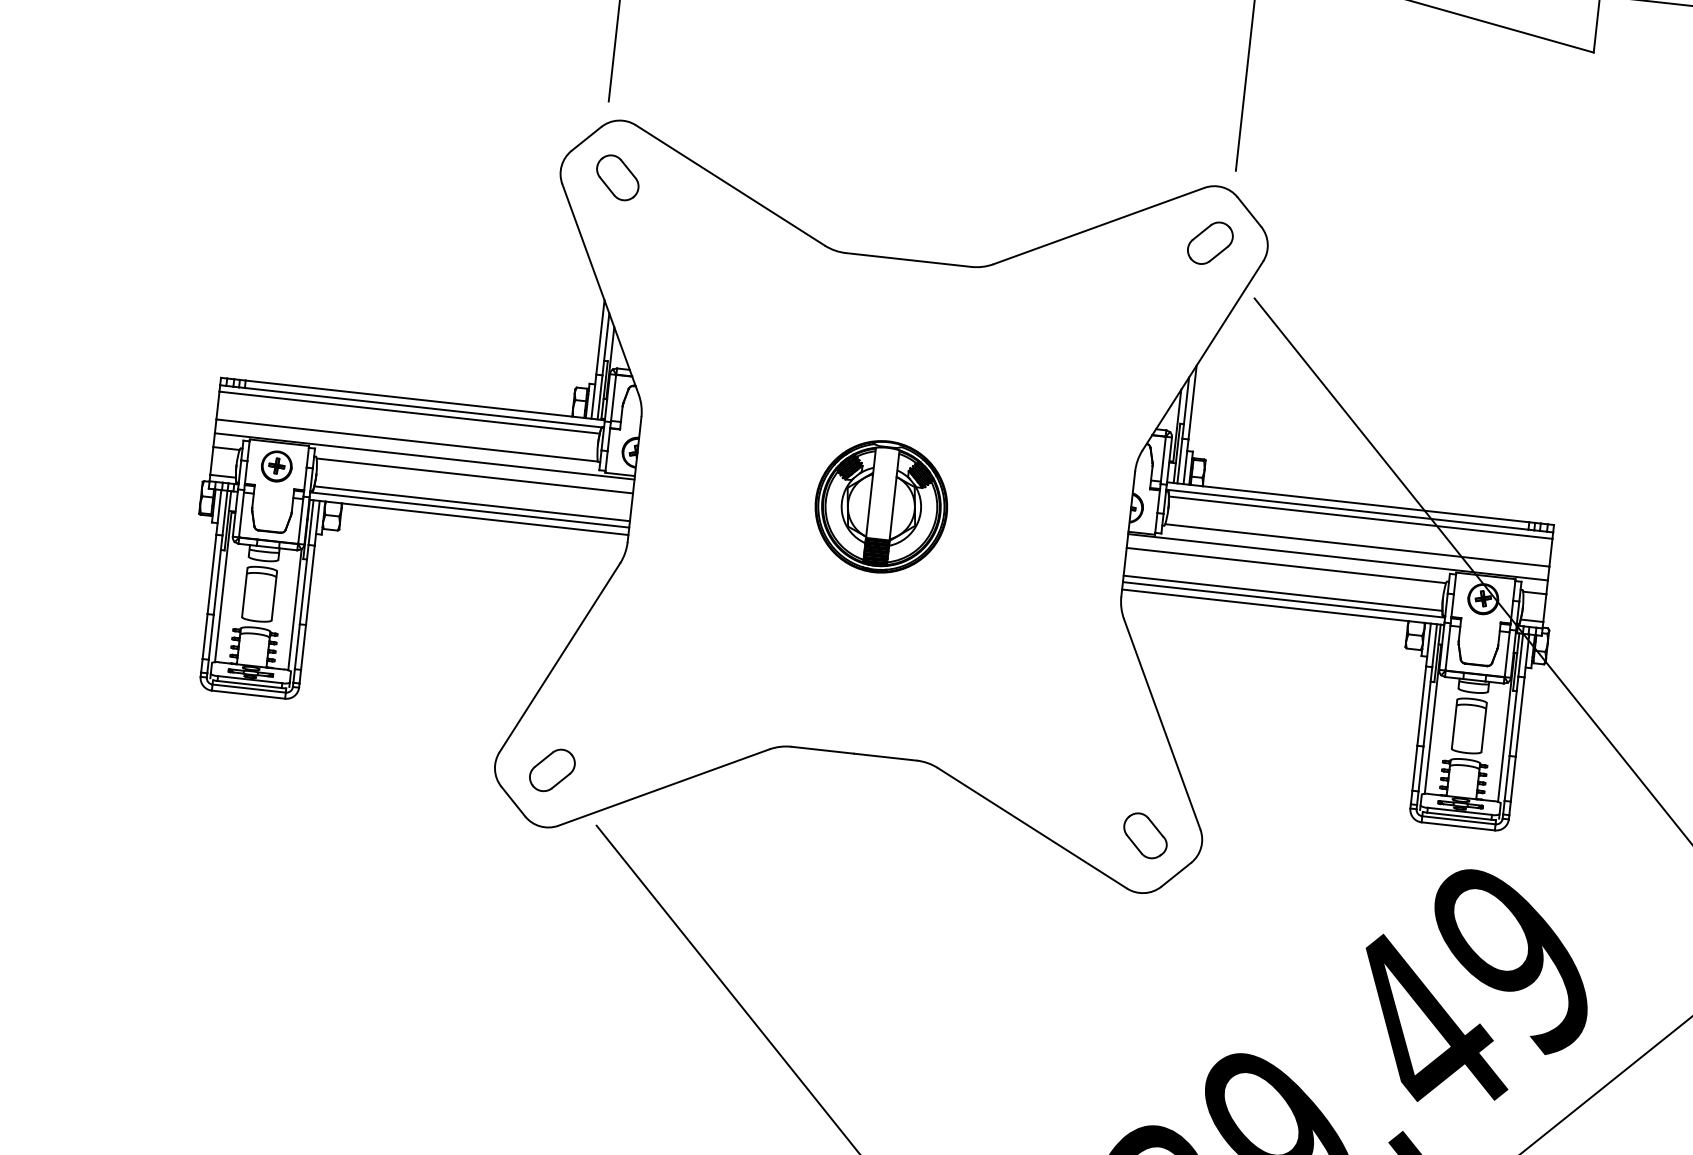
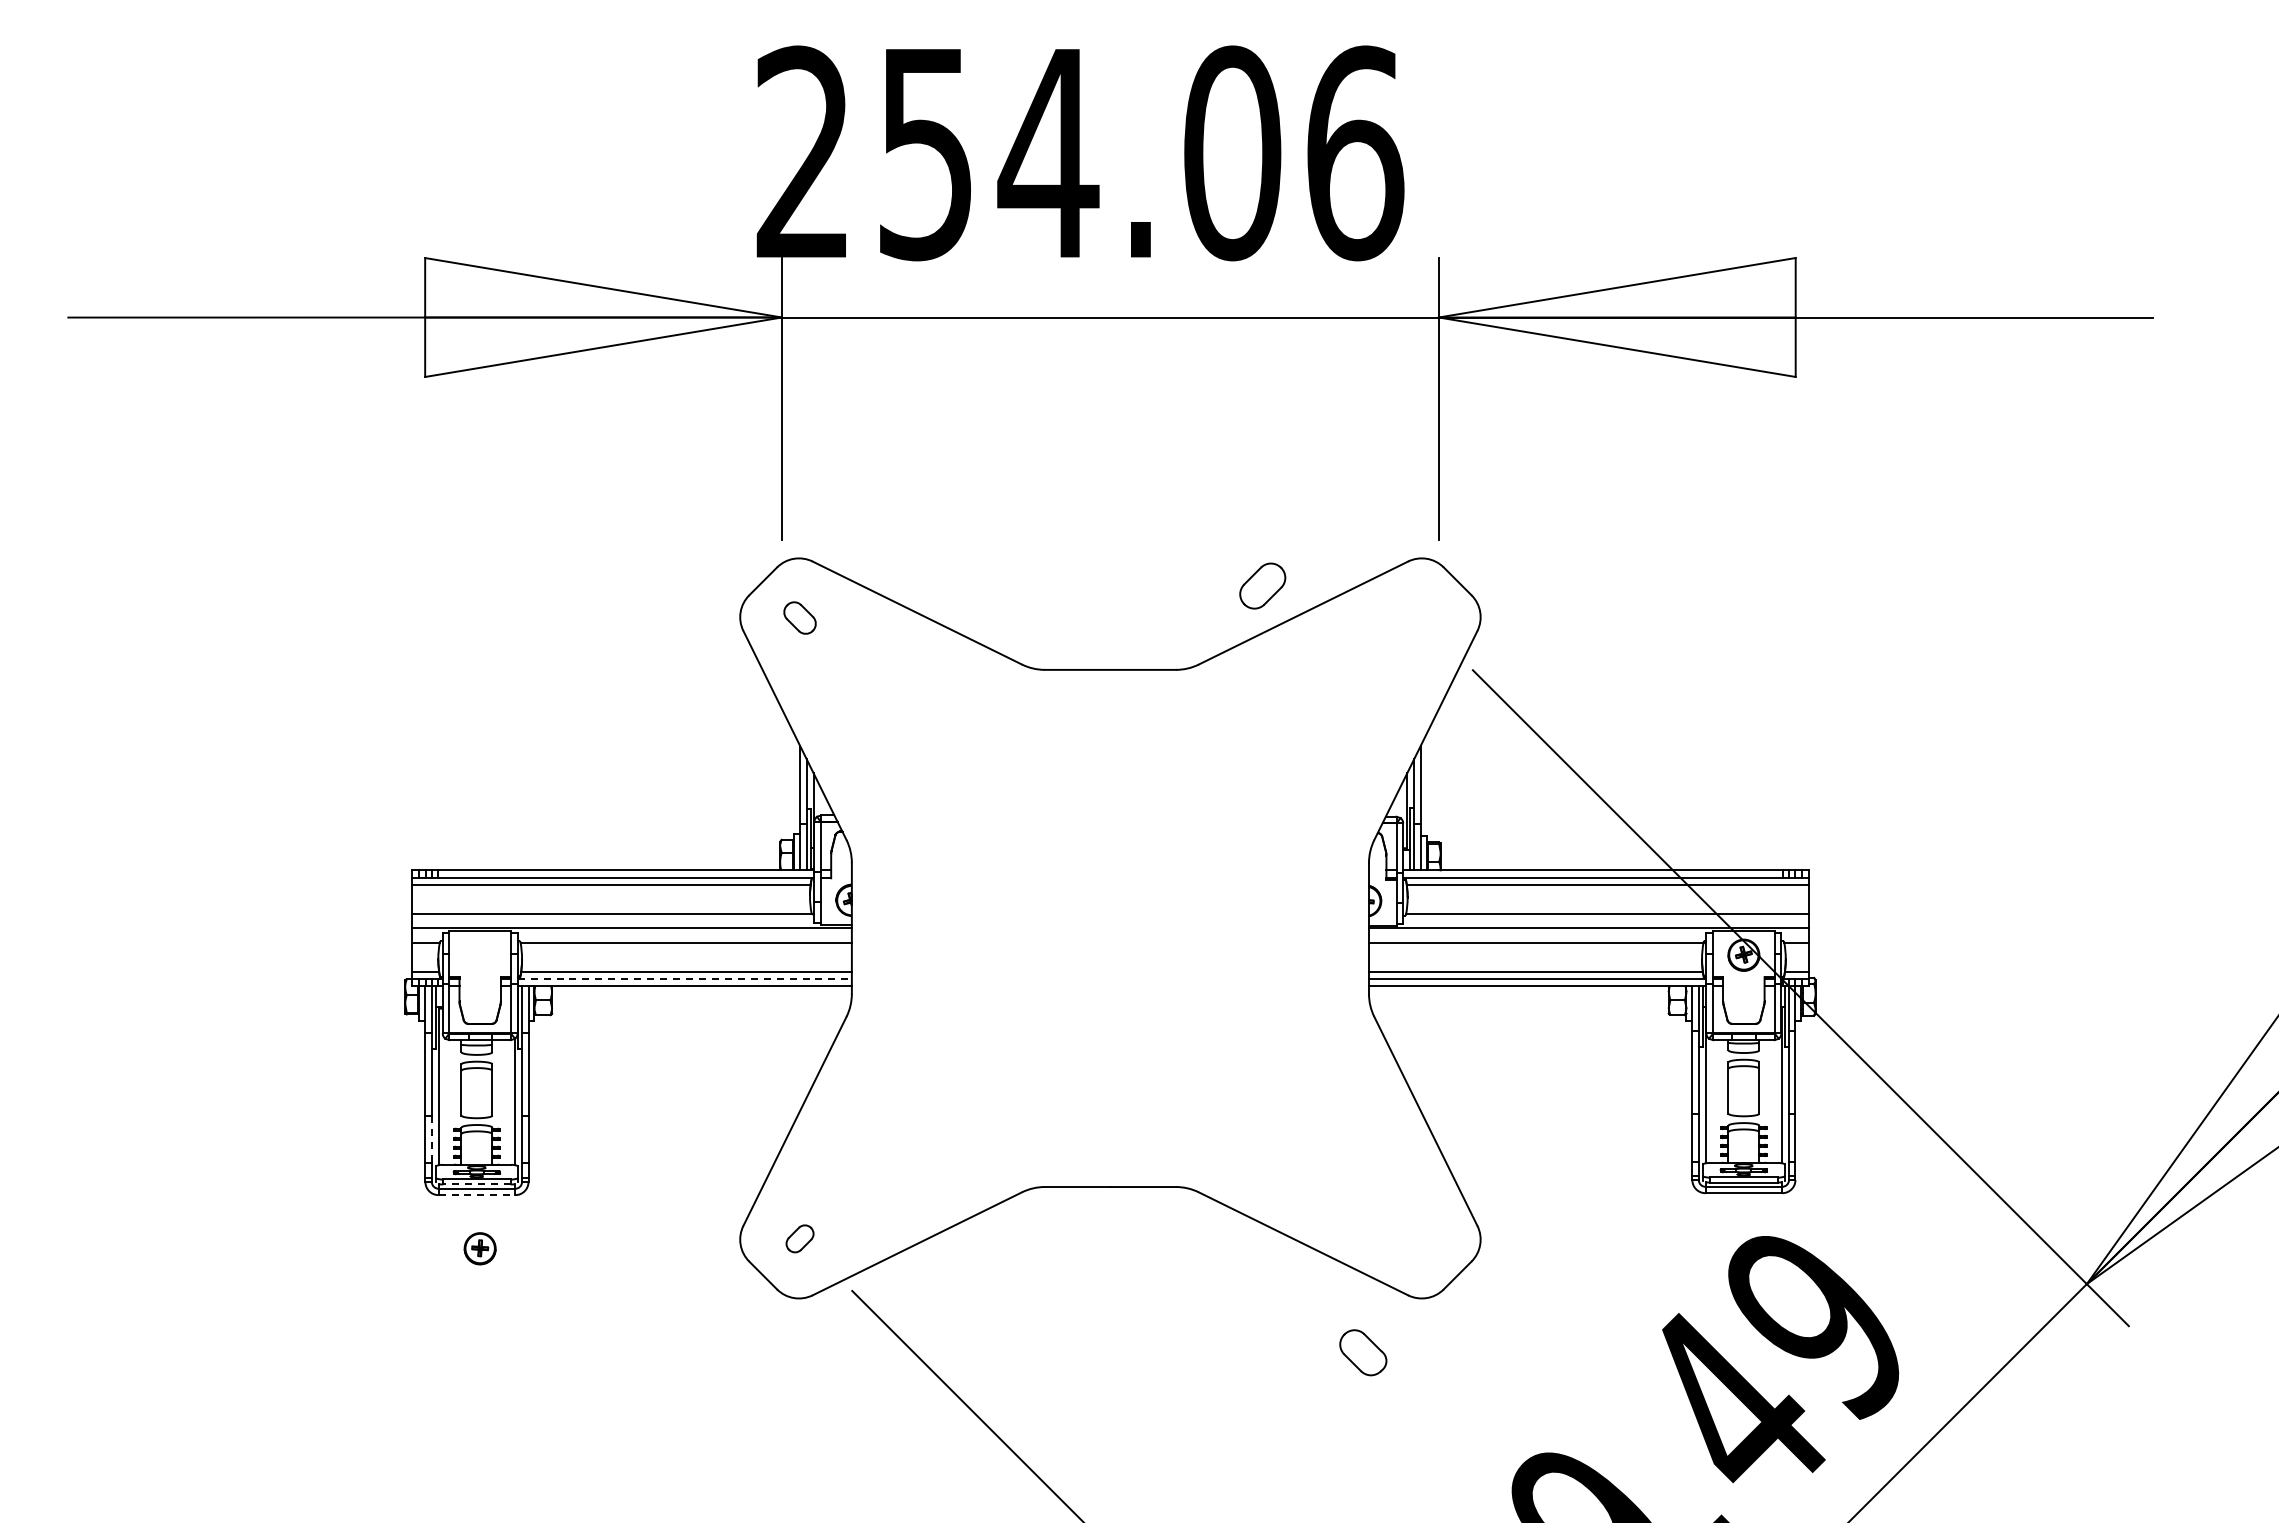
part: (617, 177) -> (799, 617), size x0.7
part: (1210, 242) -> (1262, 585), moved
part: (276, 466) -> (479, 1248), moved
part: (881, 506) -> (1110, 928), removed
line: (470, 509) -> (685, 978), solid -> dashed
line: (210, 636) -> (431, 1139), solid -> dashed
line: (249, 684) -> (476, 1184), solid -> dashed
line: (248, 695) -> (477, 1195), solid -> dashed
part: (551, 770) -> (799, 1238), size x0.6
part: (1145, 835) -> (1363, 1352), moved

